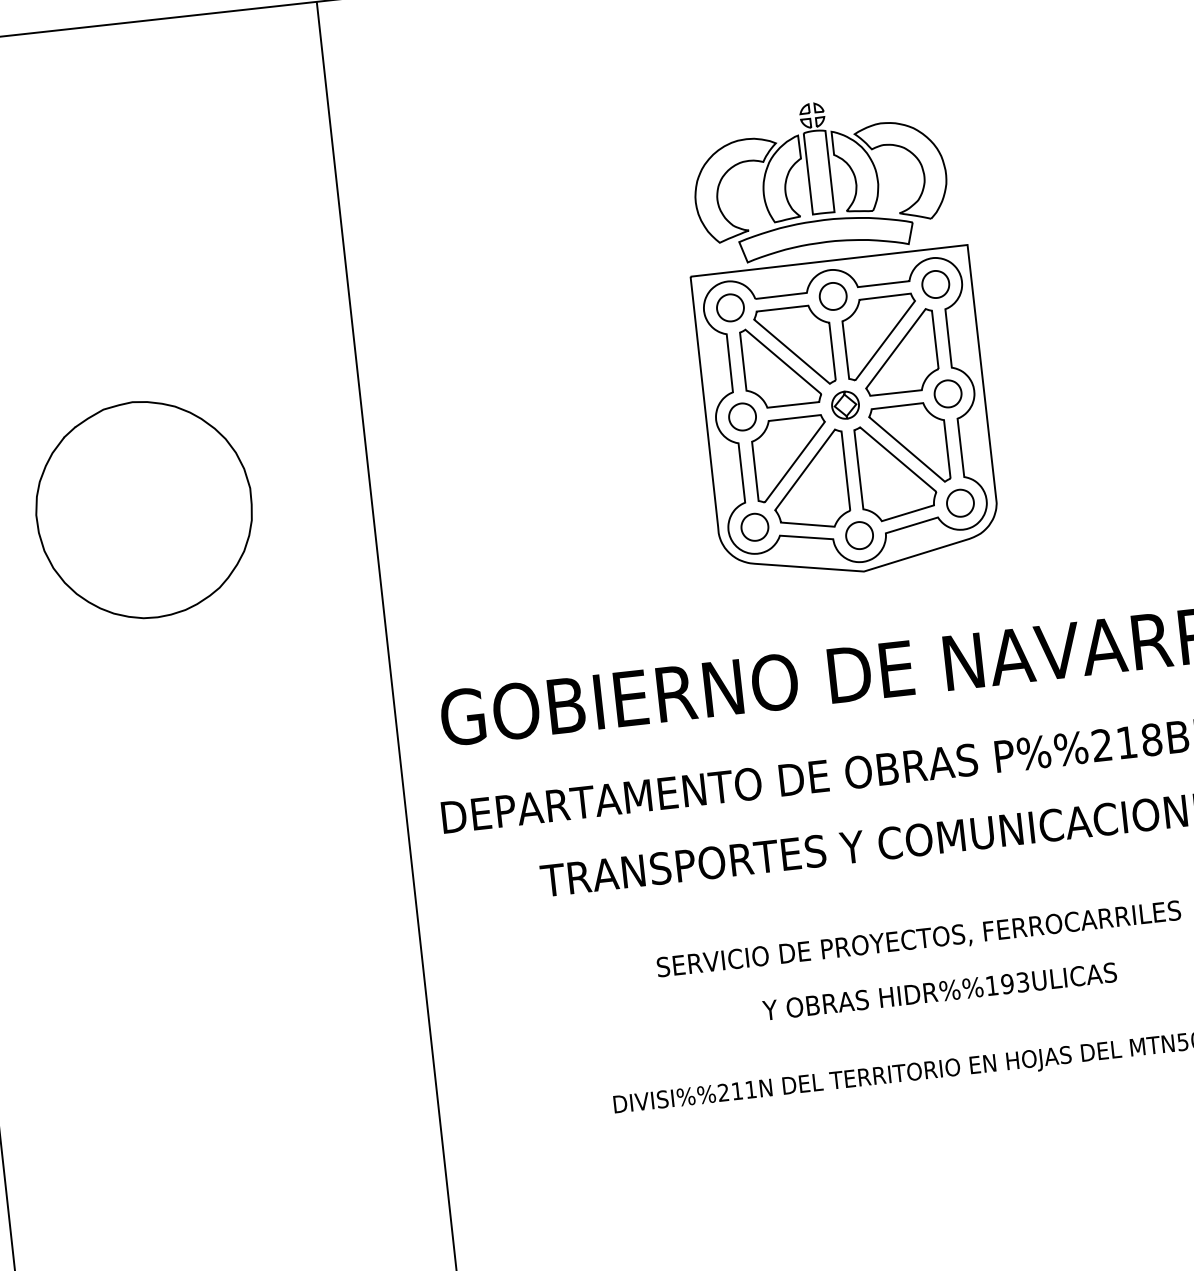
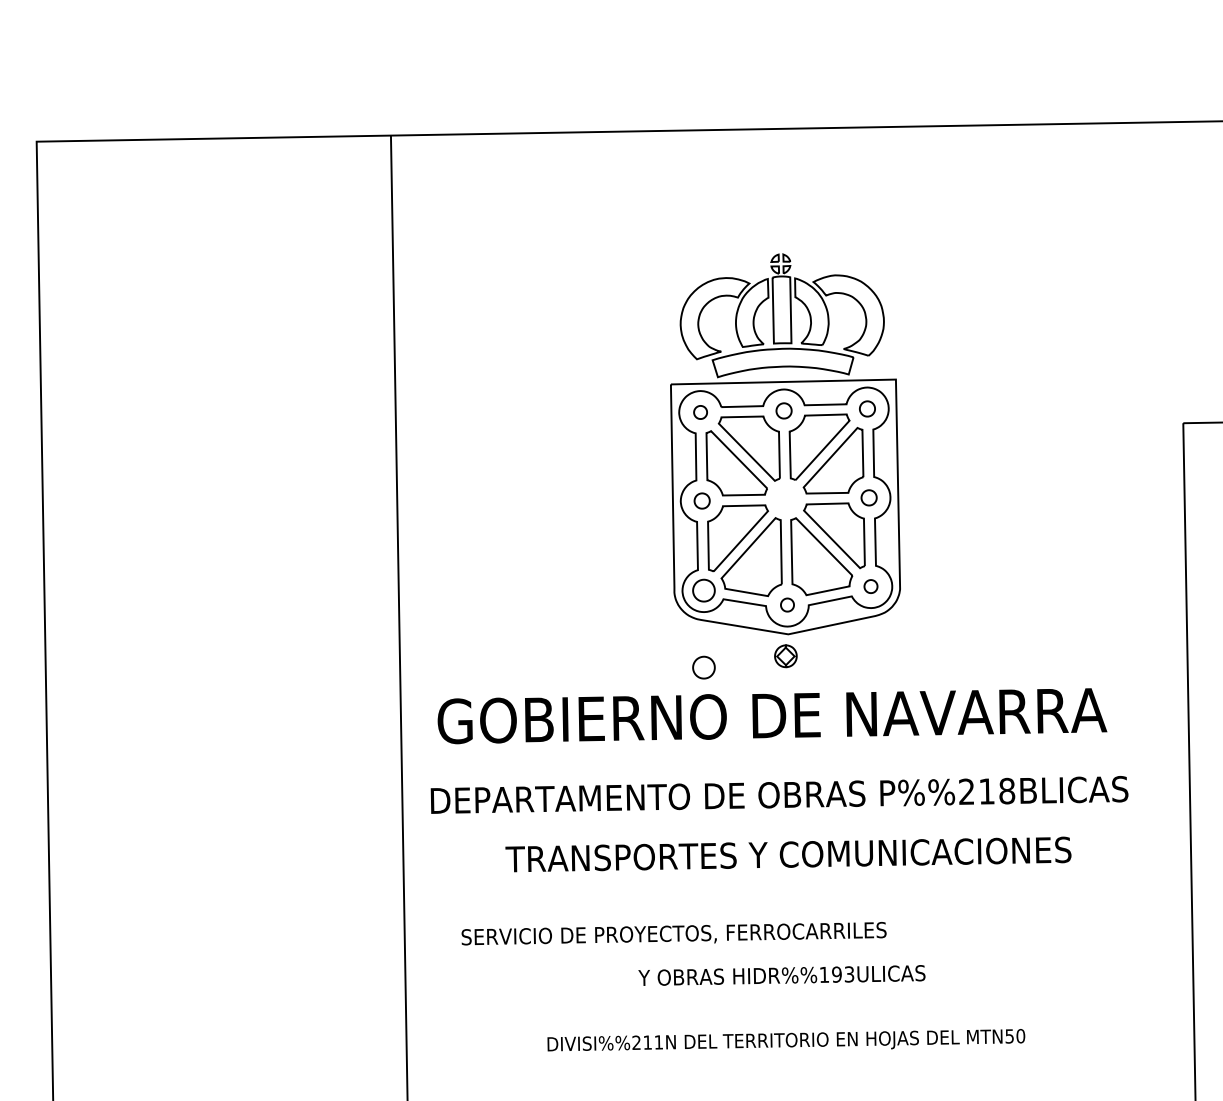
part: (935, 283) -> (867, 408), size x0.7
part: (832, 296) -> (783, 410), size x0.7
part: (730, 307) -> (700, 412), size x0.6
part: (947, 393) -> (868, 497), size x0.7
part: (845, 405) -> (785, 656), moved
part: (741, 416) -> (701, 500), size x0.7
part: (959, 503) -> (870, 586), size x0.6
part: (144, 509) -> (214, 530), removed
part: (859, 534) -> (787, 604), size x0.6
part: (763, 622) -> (703, 667), added
text: (918, 938) -> (673, 933), moved
text: (939, 991) -> (781, 975), moved

